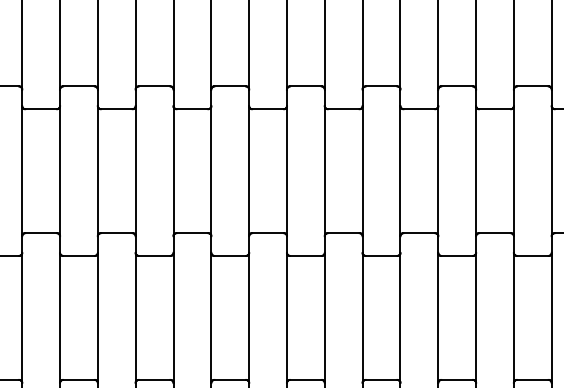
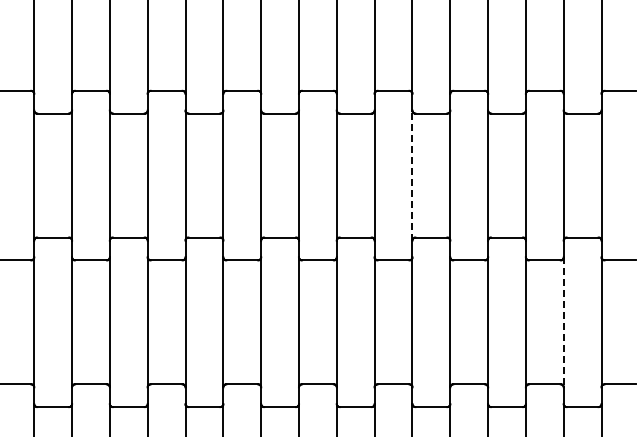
line: (400, 171) -> (412, 175), solid -> dashed
line: (551, 318) -> (563, 322), solid -> dashed

